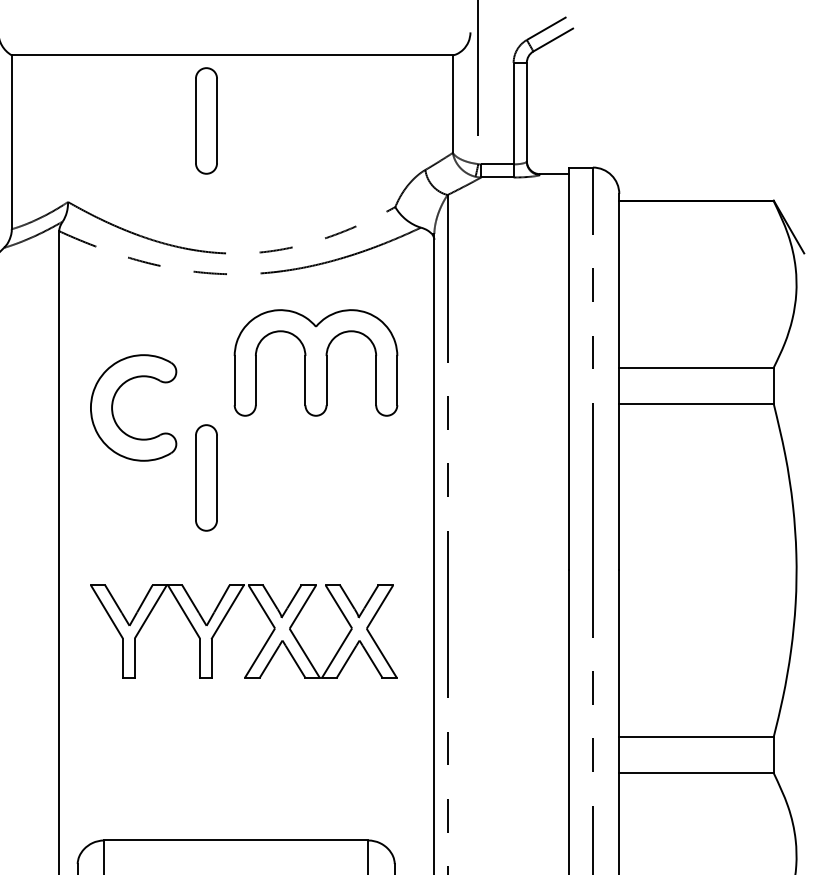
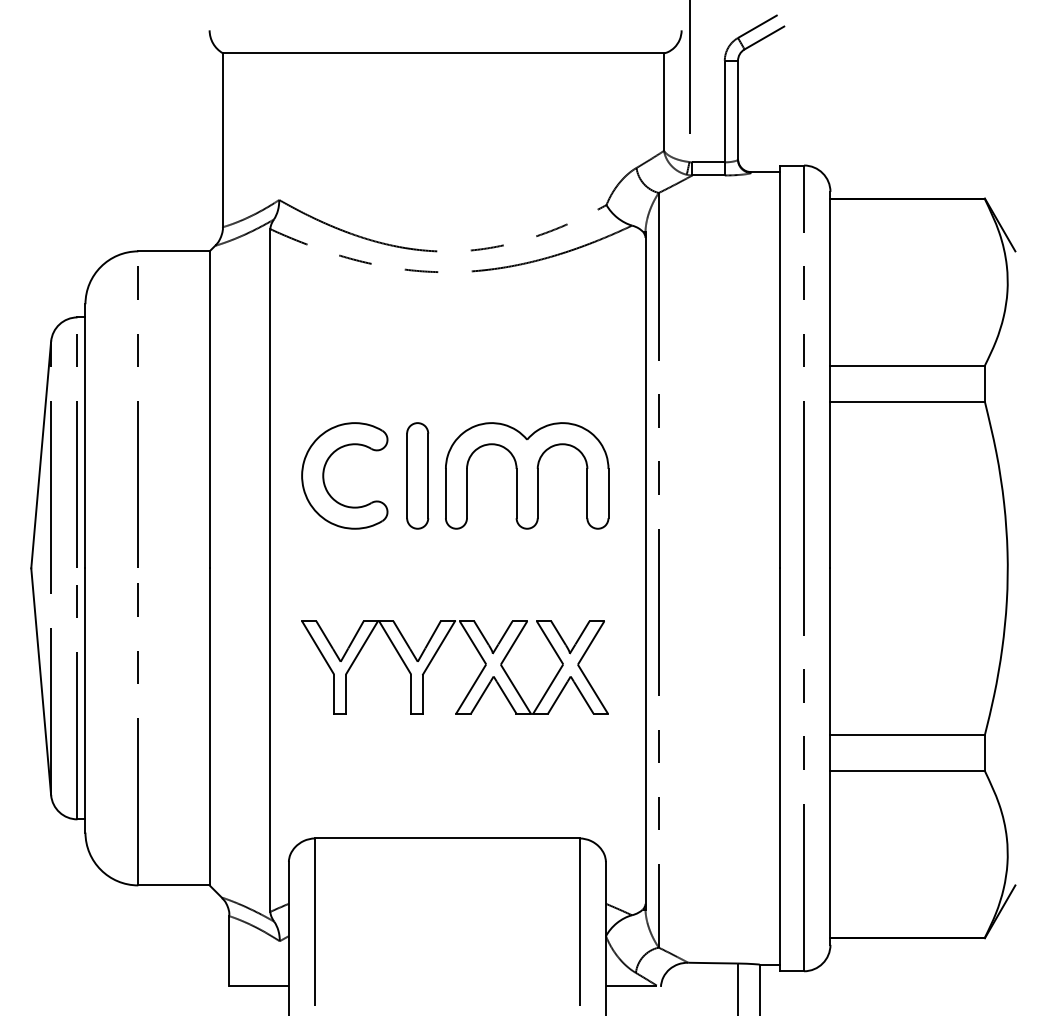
part: (206, 120) -> (417, 118), removed
part: (316, 362) -> (527, 475), moved
part: (113, 407) -> (324, 475), moved
part: (225, 618) -> (436, 654), moved

